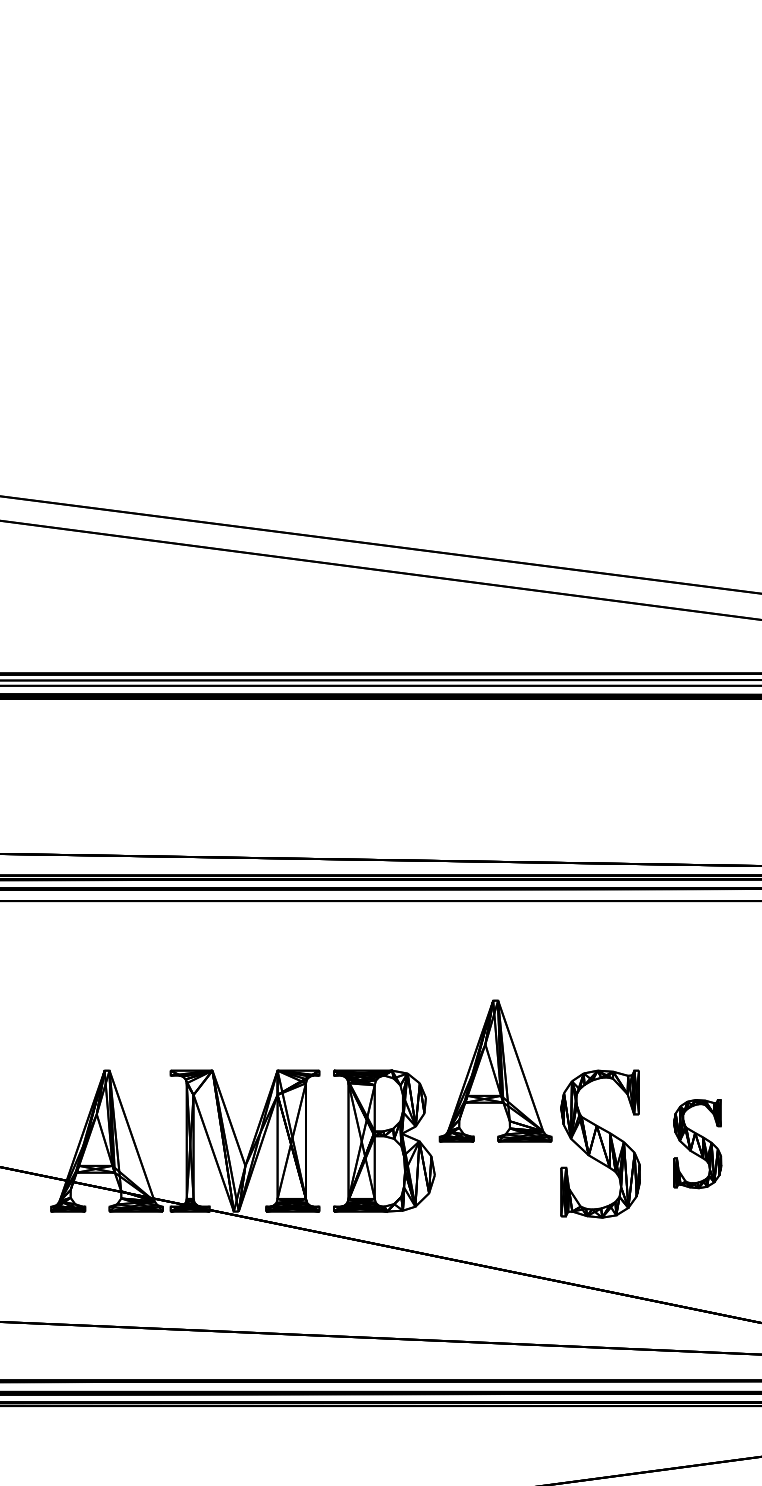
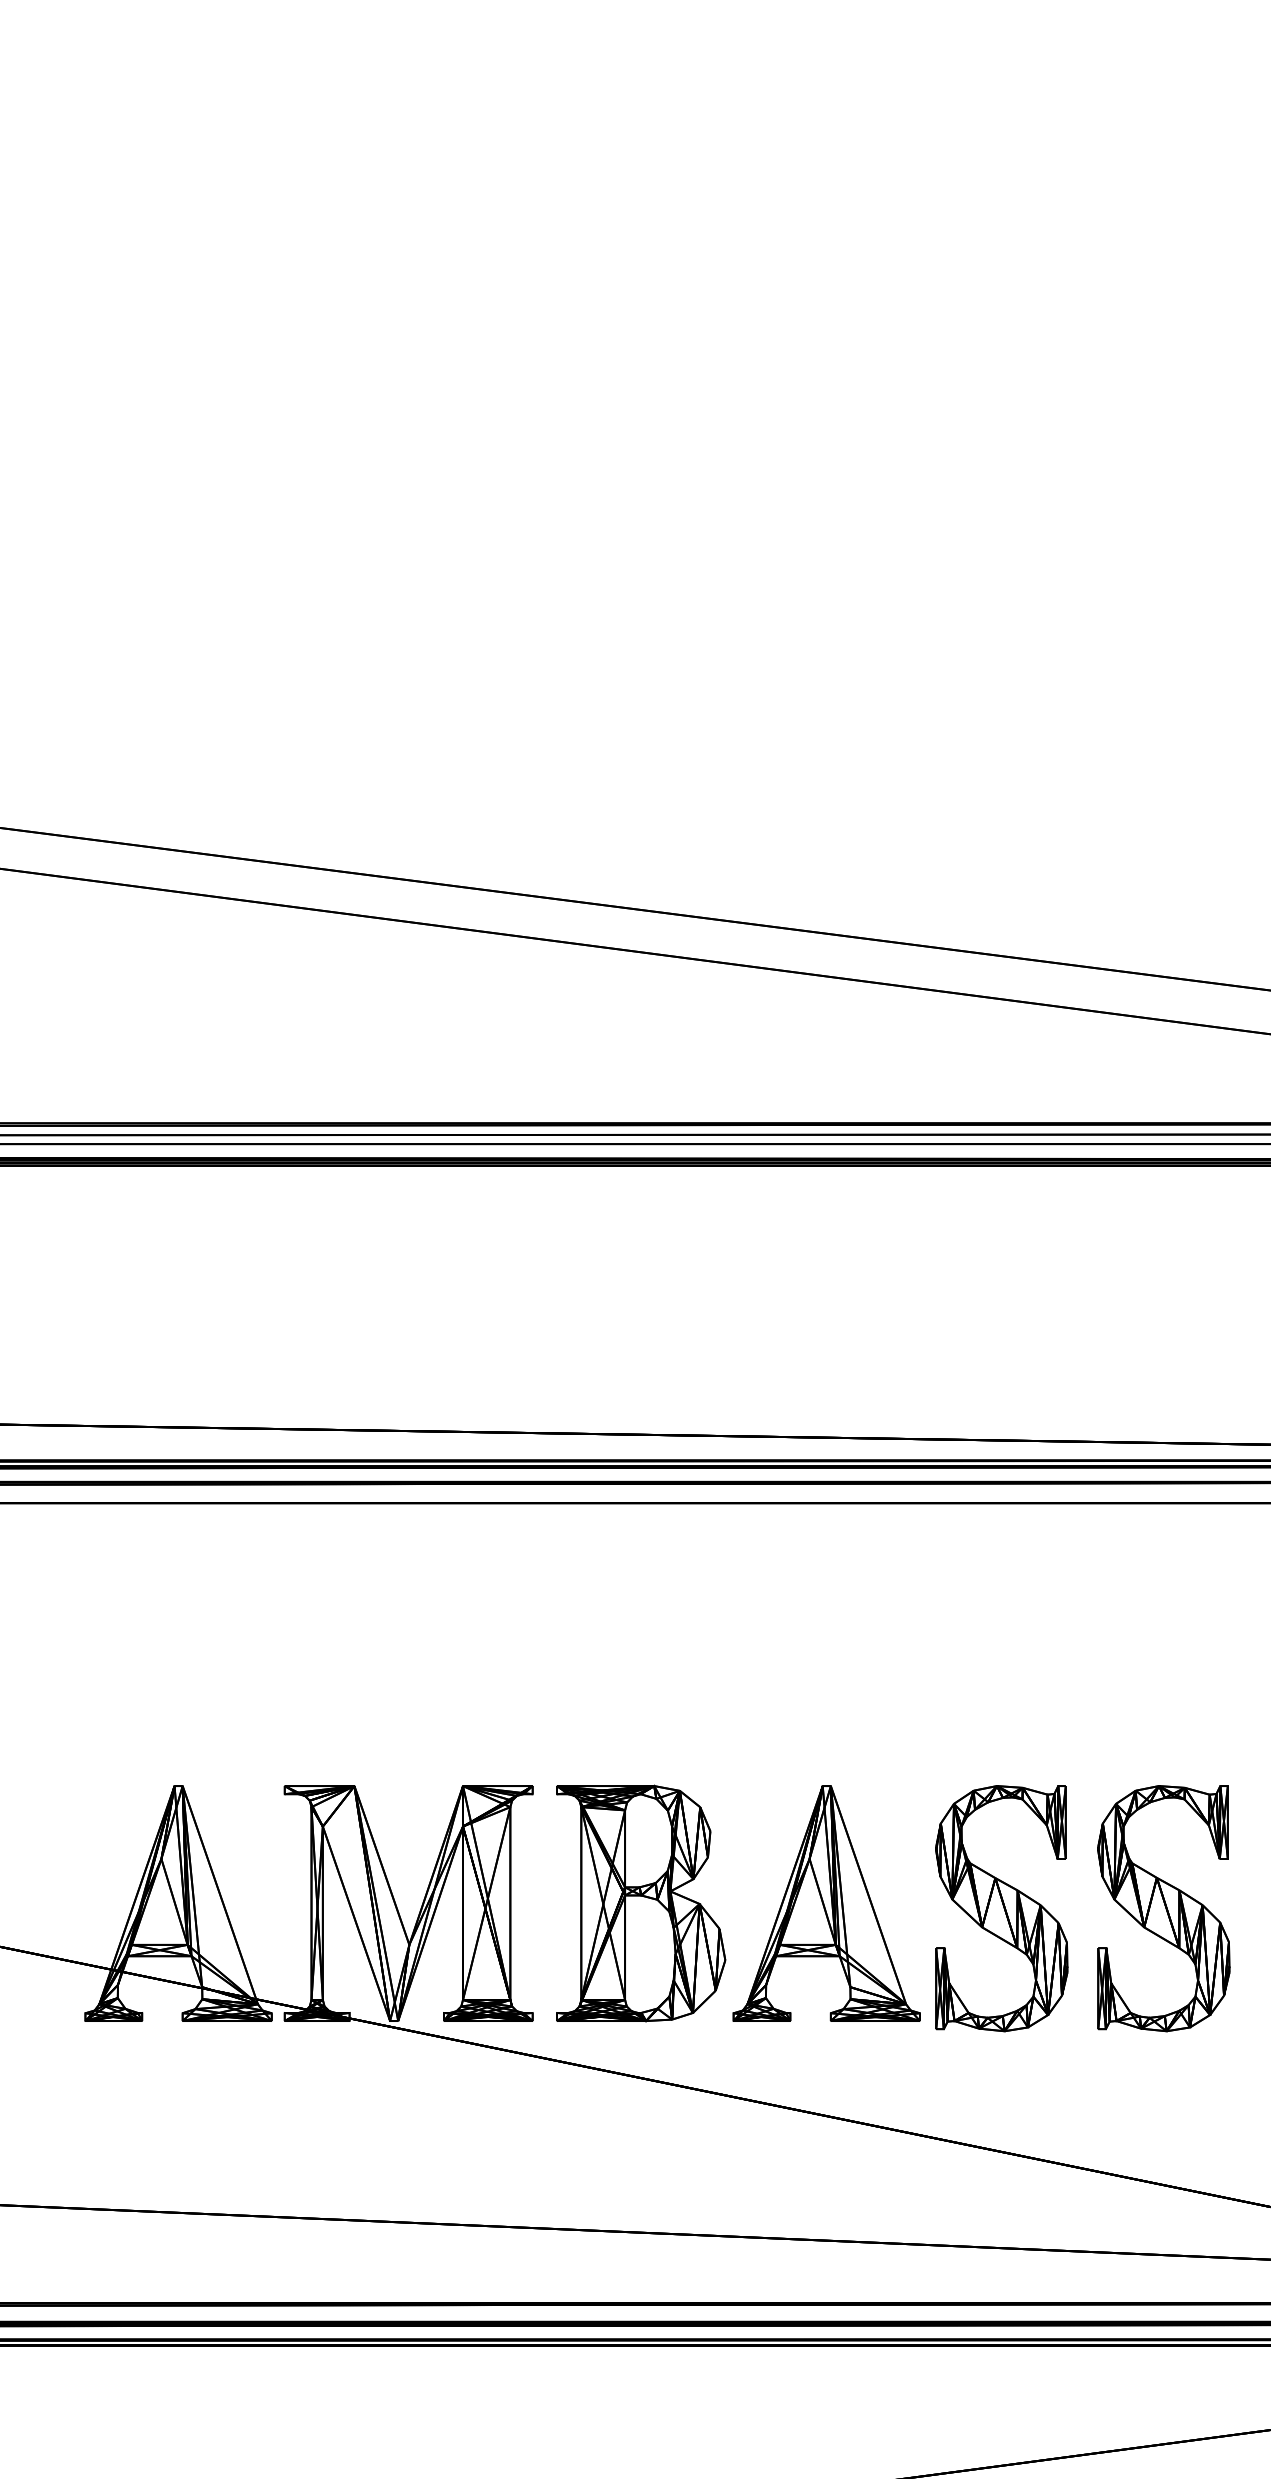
part: (495, 1070) -> (826, 1902), moved
part: (697, 1143) -> (1163, 1907), size x1.67

